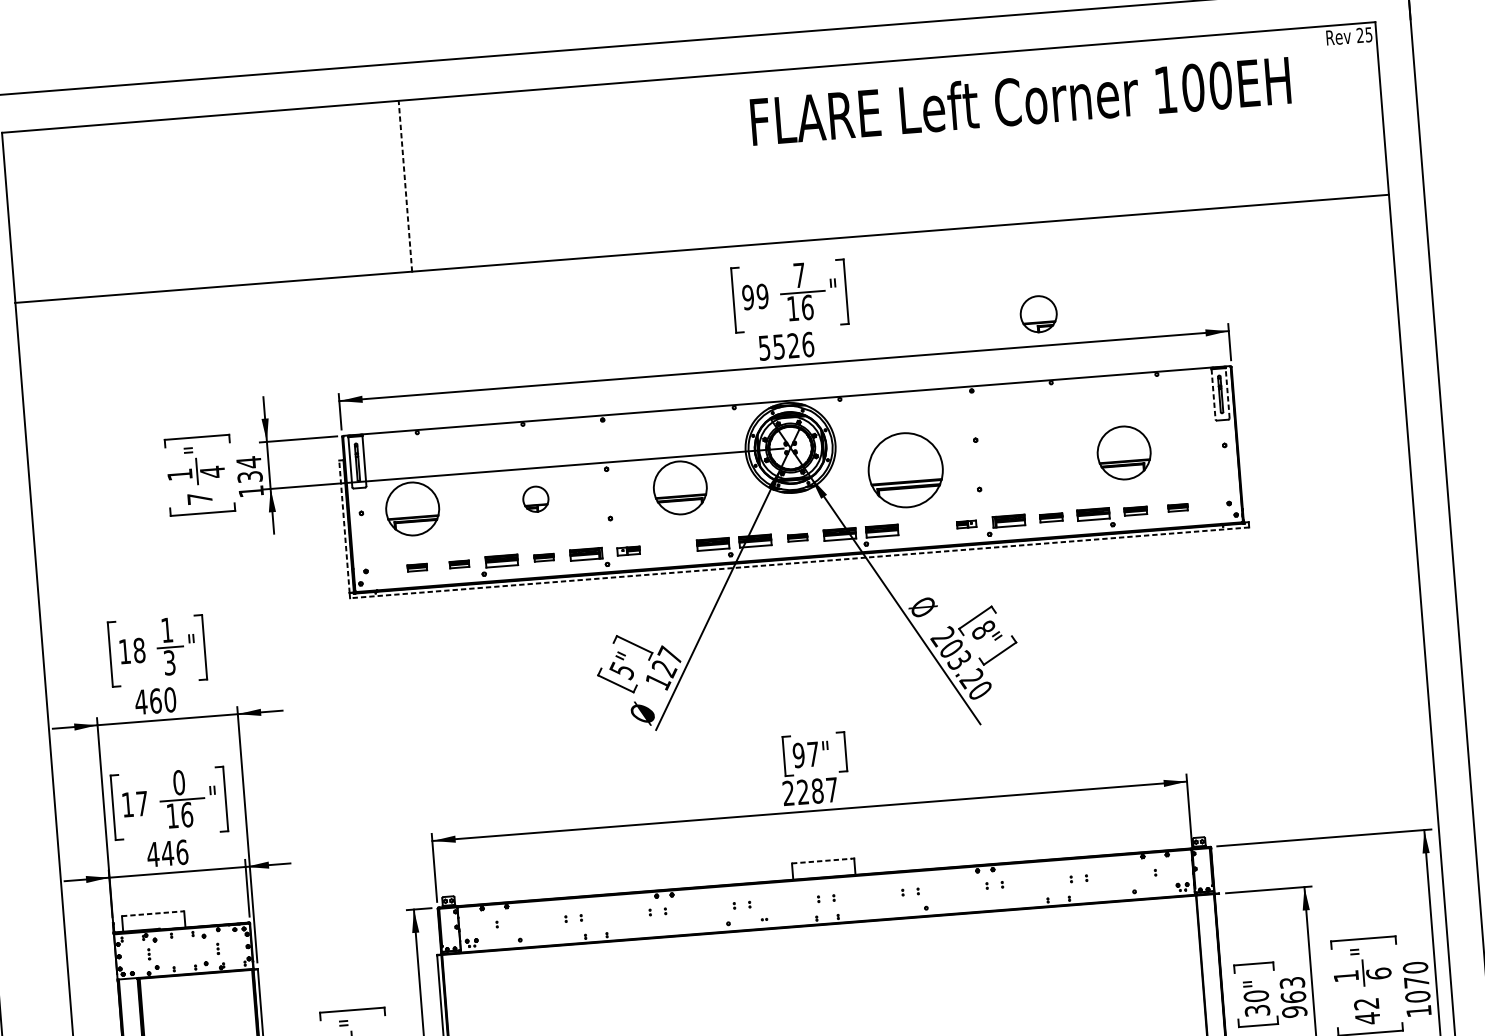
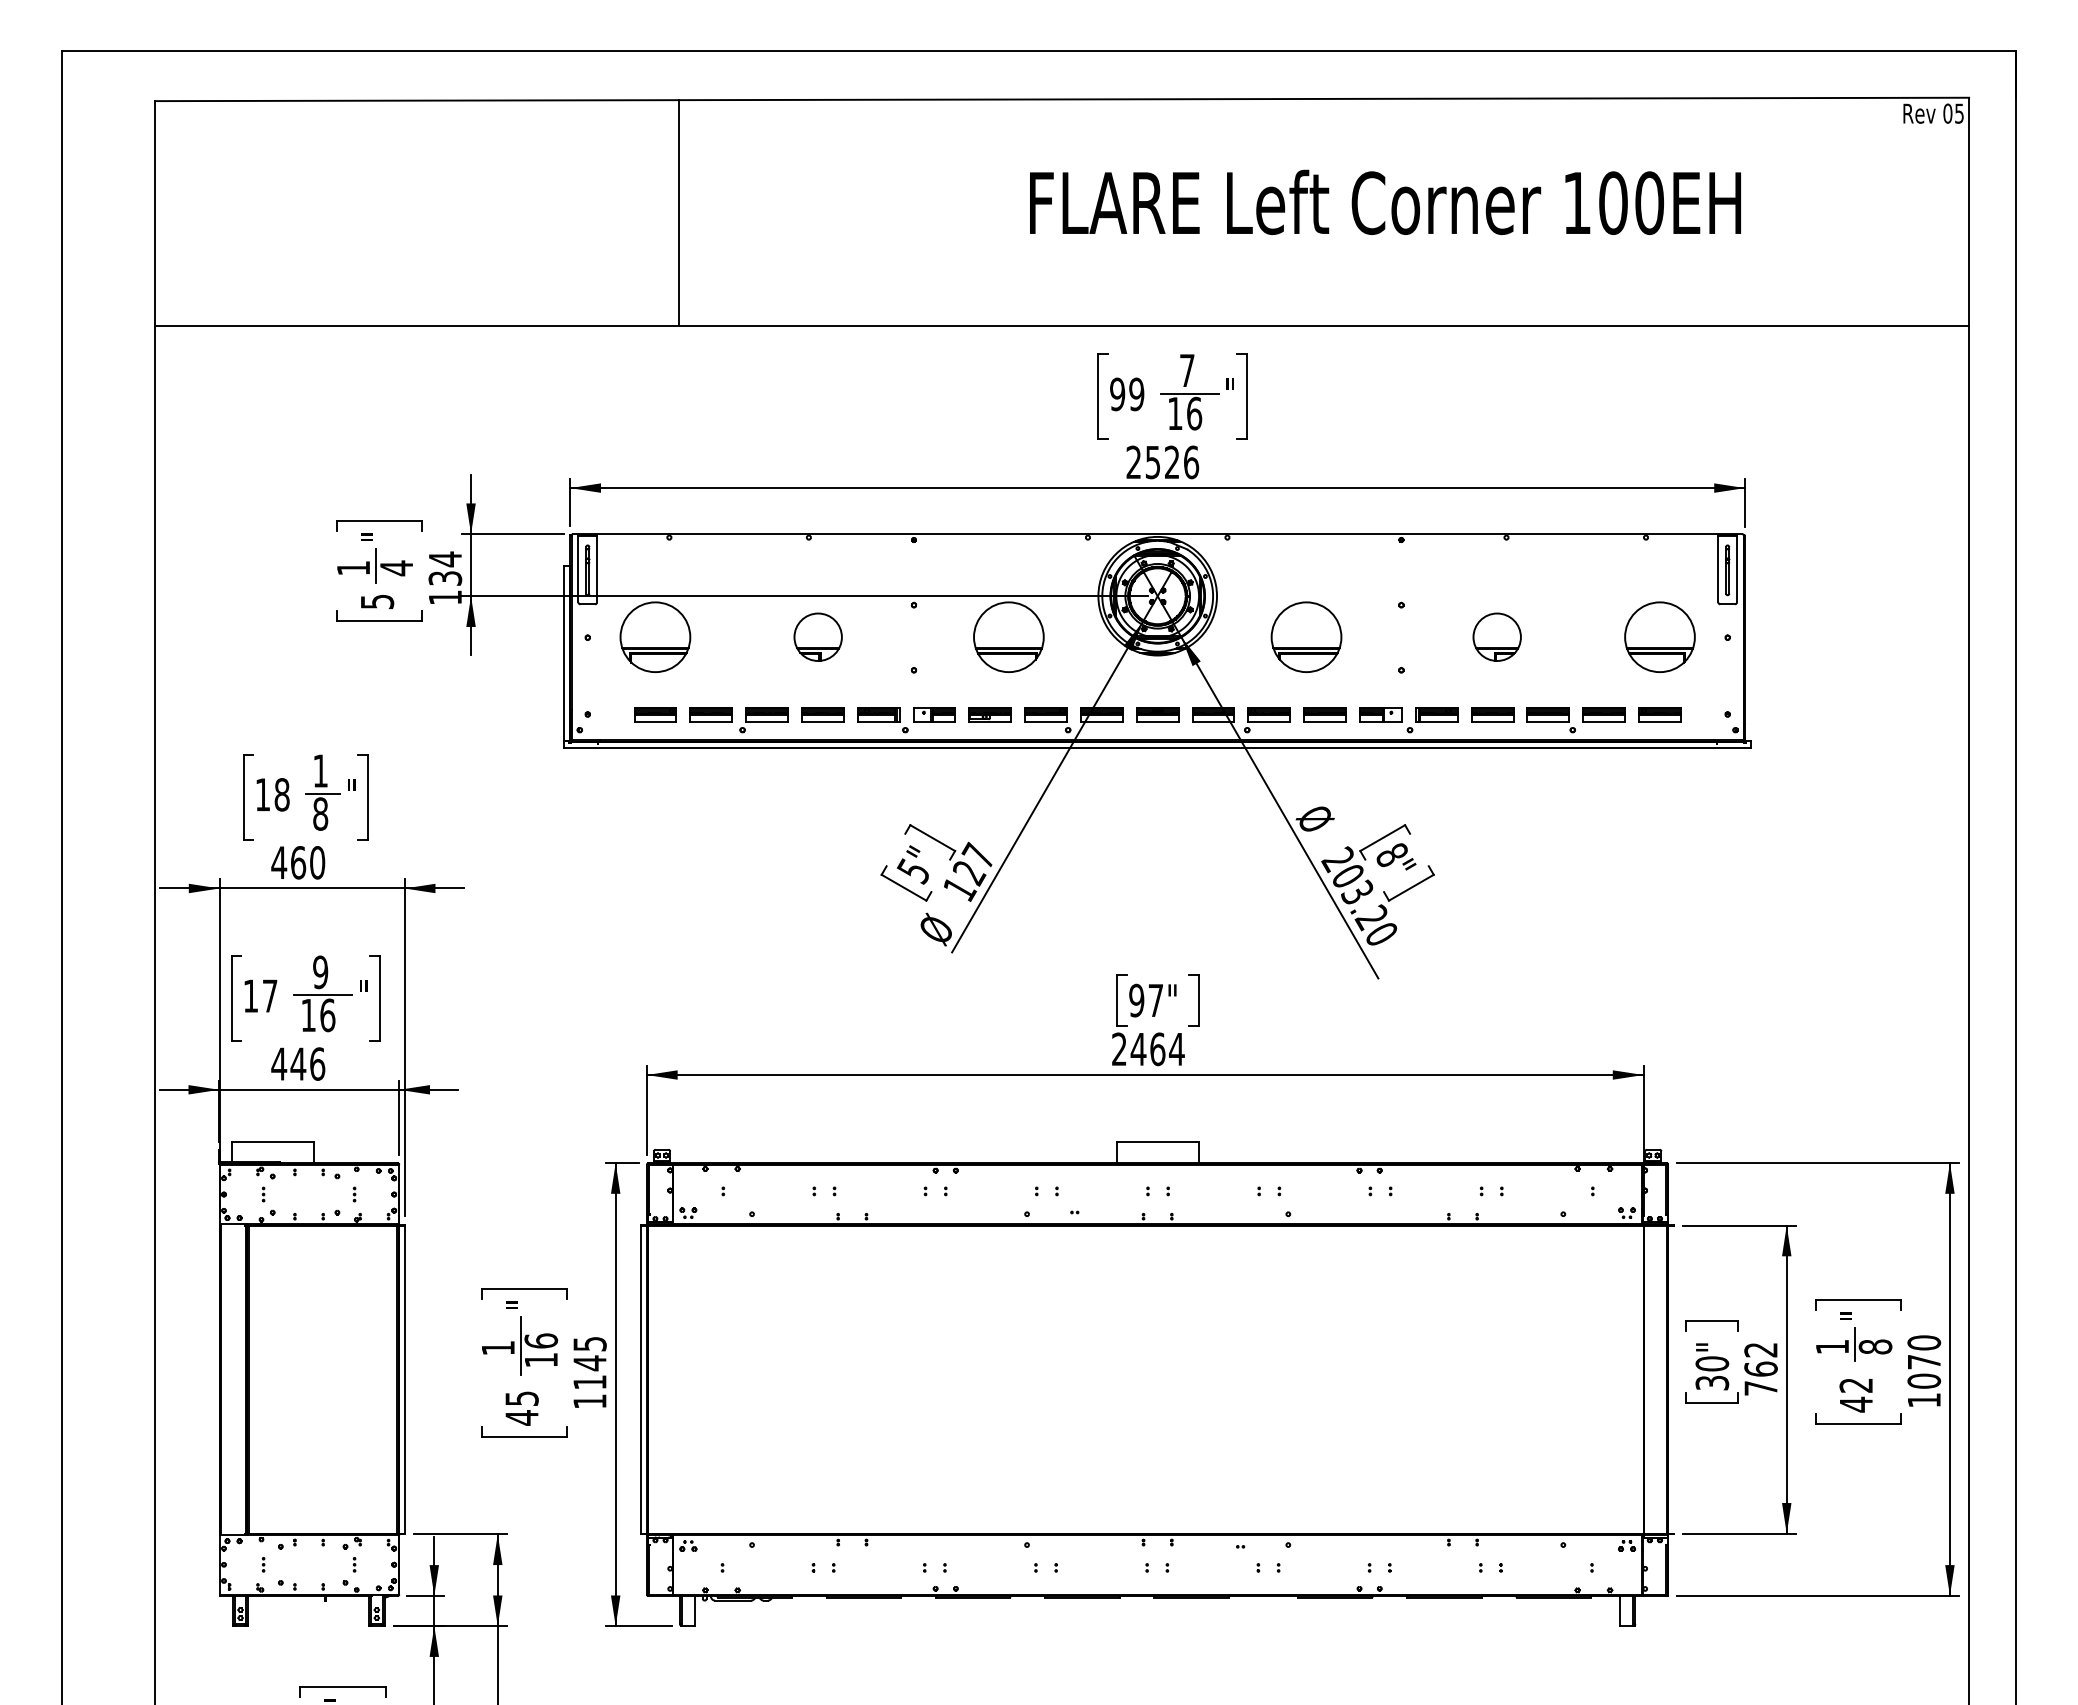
text: (1359, 35) -> (1947, 113), 25 -> 05
text: (1020, 100) -> (1385, 201), moved
line: (405, 185) -> (679, 212), dashed -> solid
part: (1038, 313) -> (1496, 636), moved
text: (764, 348) -> (1133, 462), 5526 -> 2526
line: (1227, 392) -> (1736, 568), dashed -> solid
line: (1213, 394) -> (1718, 569), dashed -> solid
part: (1123, 452) -> (1659, 636), moved
part: (905, 469) -> (1306, 636), size x0.71
text: (200, 498) -> (377, 601), 7 -> 5
part: (535, 498) -> (817, 636), size x1.43
part: (1177, 507) -> (1659, 714), size x1.67
part: (1135, 510) -> (1603, 714), size x1.43
part: (1051, 517) -> (1492, 714), size x1.43
part: (966, 524) -> (1380, 714), size x1.67
line: (344, 526) -> (564, 653), dashed -> solid
part: (923, 527) -> (1324, 714), added
part: (797, 537) -> (1157, 714), size x1.67
part: (670, 547) -> (989, 714), added
part: (628, 550) -> (934, 714), size x1.43
part: (543, 557) -> (822, 714), size x1.67
line: (799, 562) -> (1157, 747), dashed -> solid
part: (458, 564) -> (710, 714), size x1.67
part: (417, 567) -> (655, 714), size x1.67
text: (169, 662) -> (320, 813), 3 -> 8
text: (179, 782) -> (320, 972), 0 -> 9
text: (817, 791) -> (1157, 1049), 2287 -> 2464
line: (822, 860) -> (1156, 1141), dashed -> solid
line: (153, 913) -> (273, 1141), dashed -> solid
text: (1378, 973) -> (1875, 1346), 6 -> 8
text: (1293, 996) -> (1760, 1368), 963 -> 762

